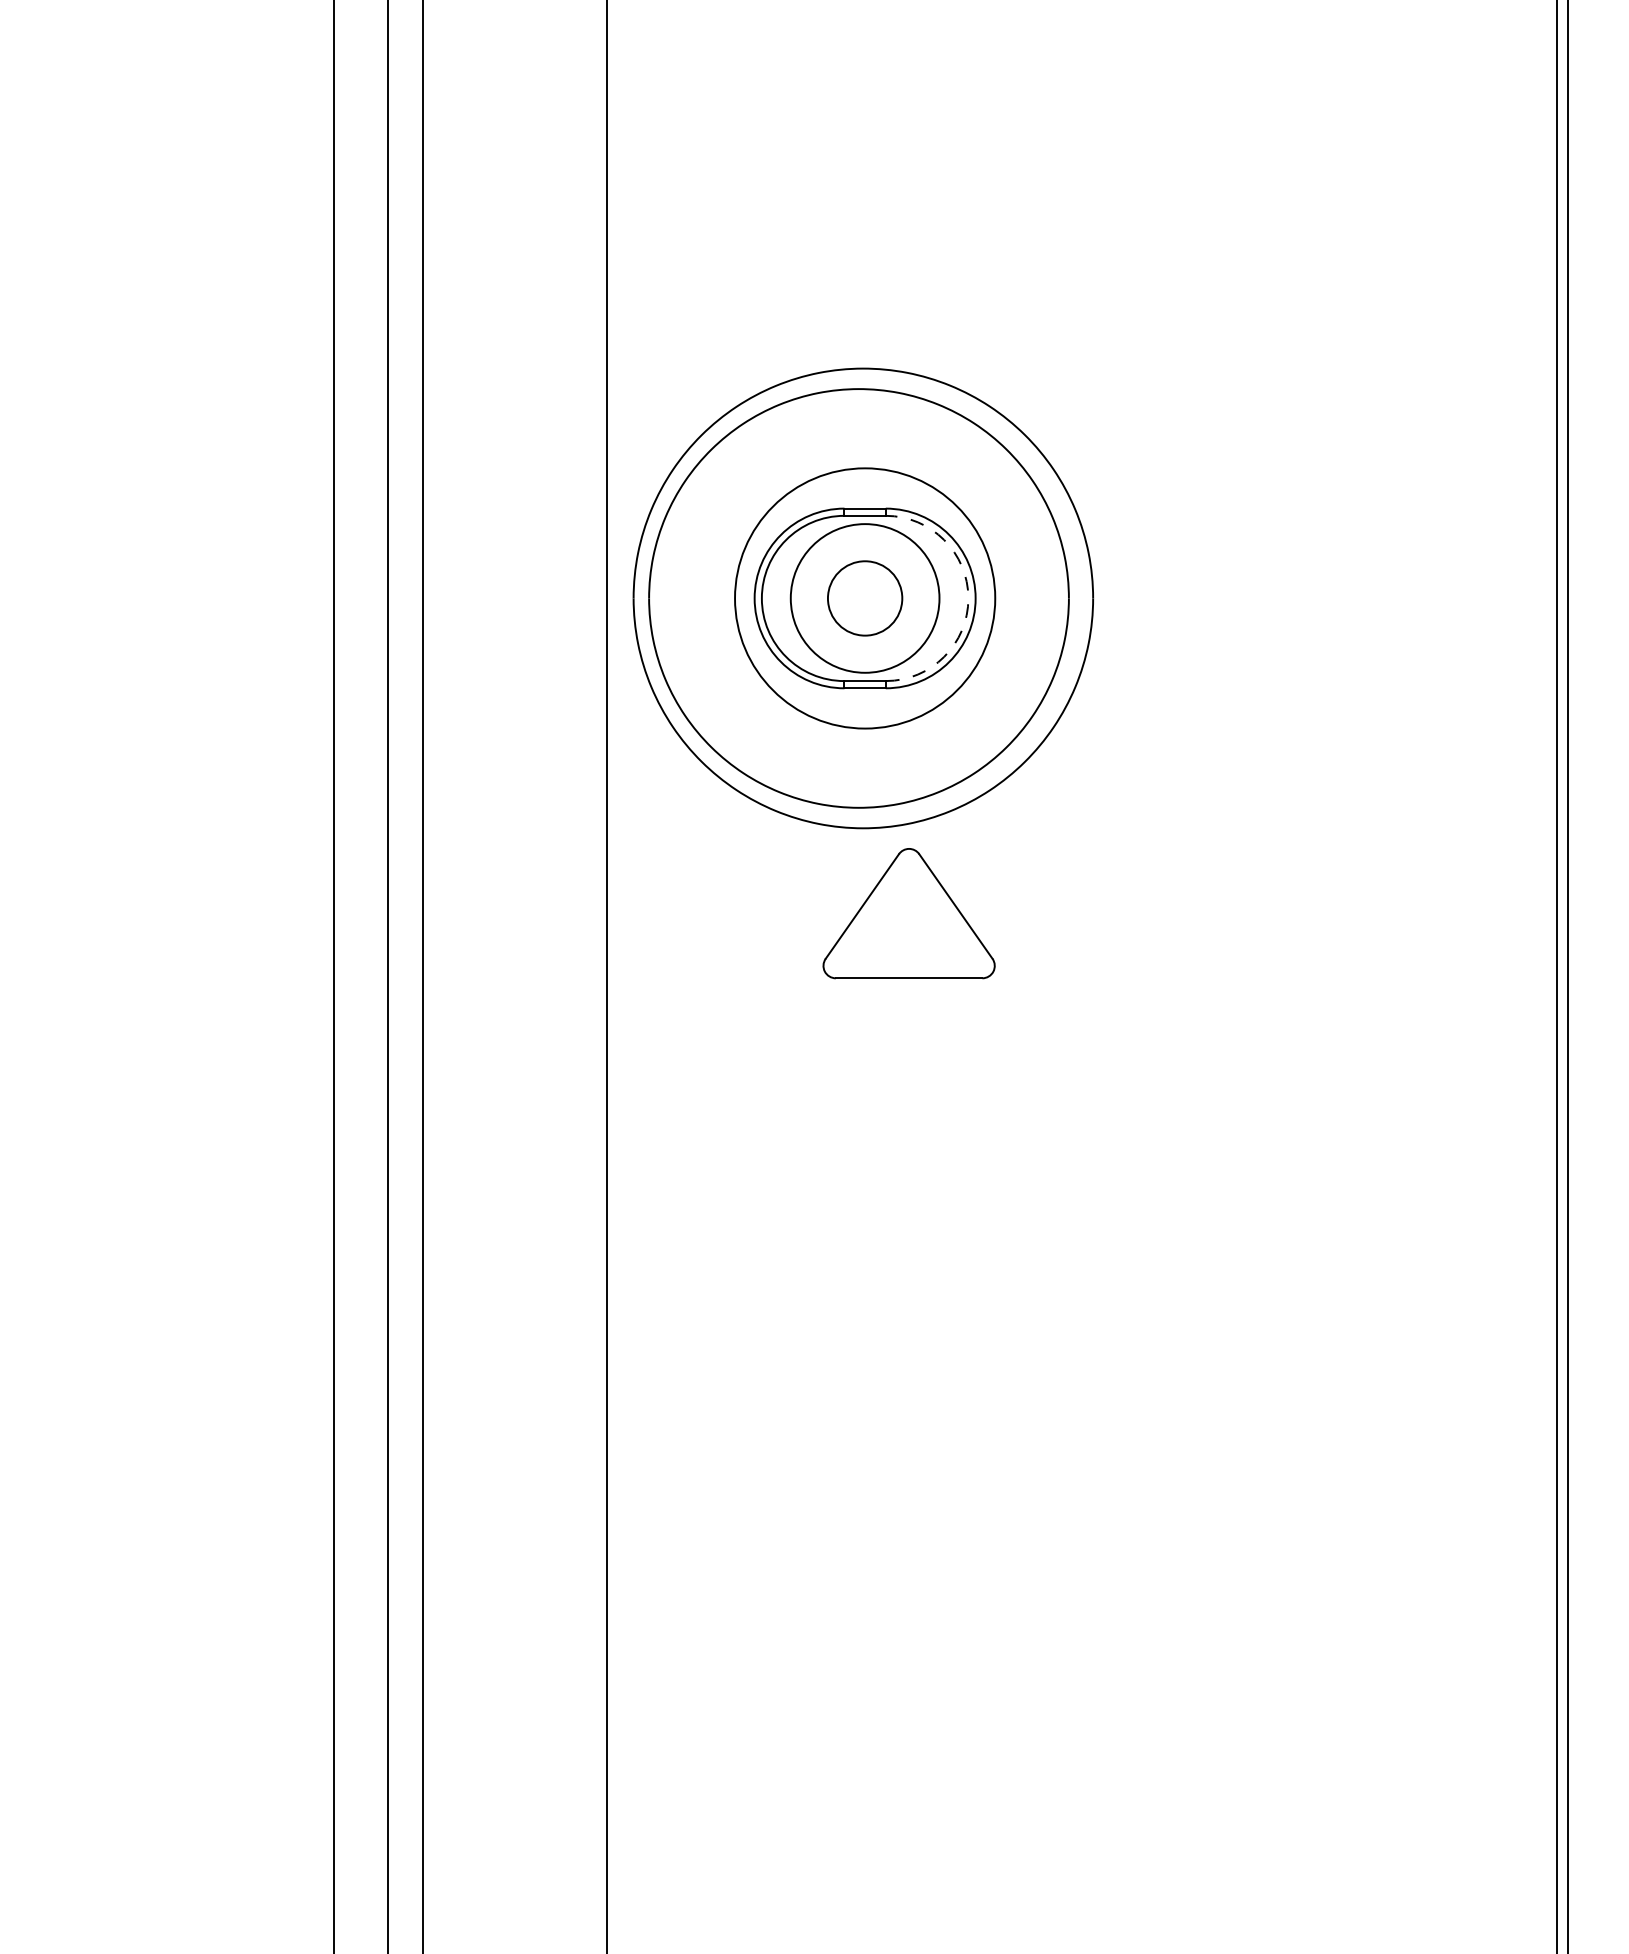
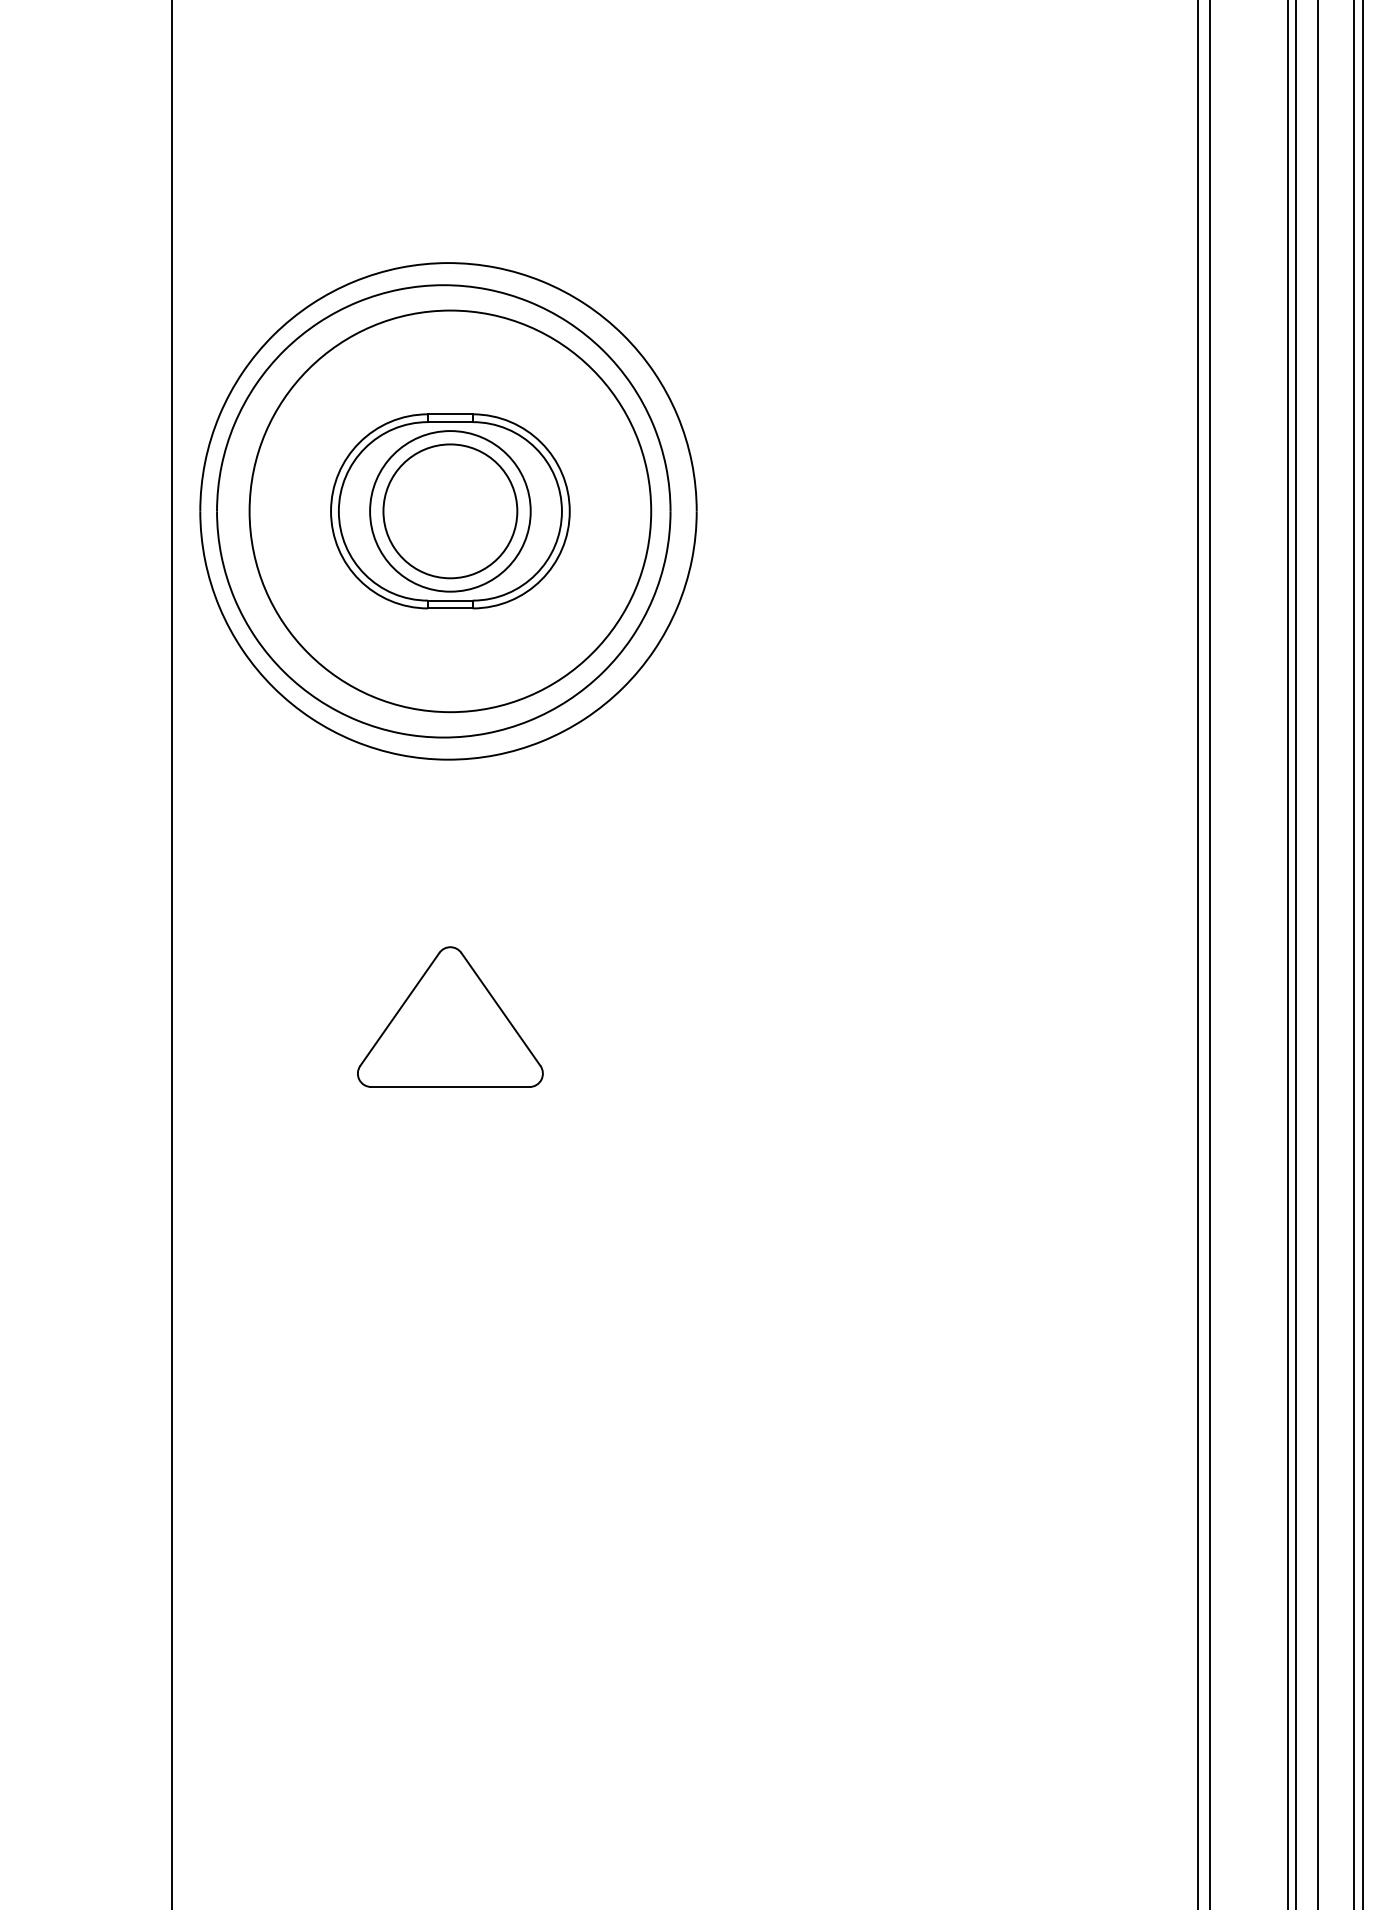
circle: (865, 598) -> (450, 511), size x1.43
circle: (865, 598) -> (450, 511), size x1.67
arc: (968, 598) -> (562, 511), dashed -> solid
part: (908, 913) -> (449, 1016), moved

